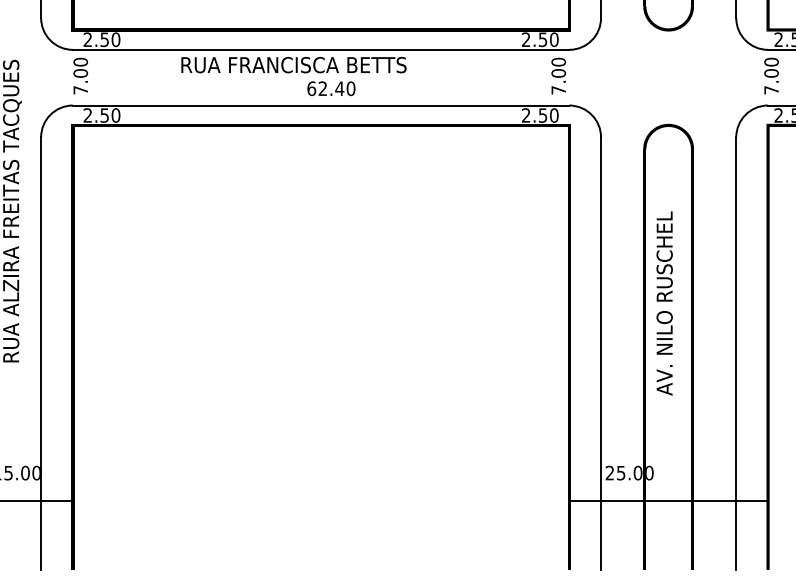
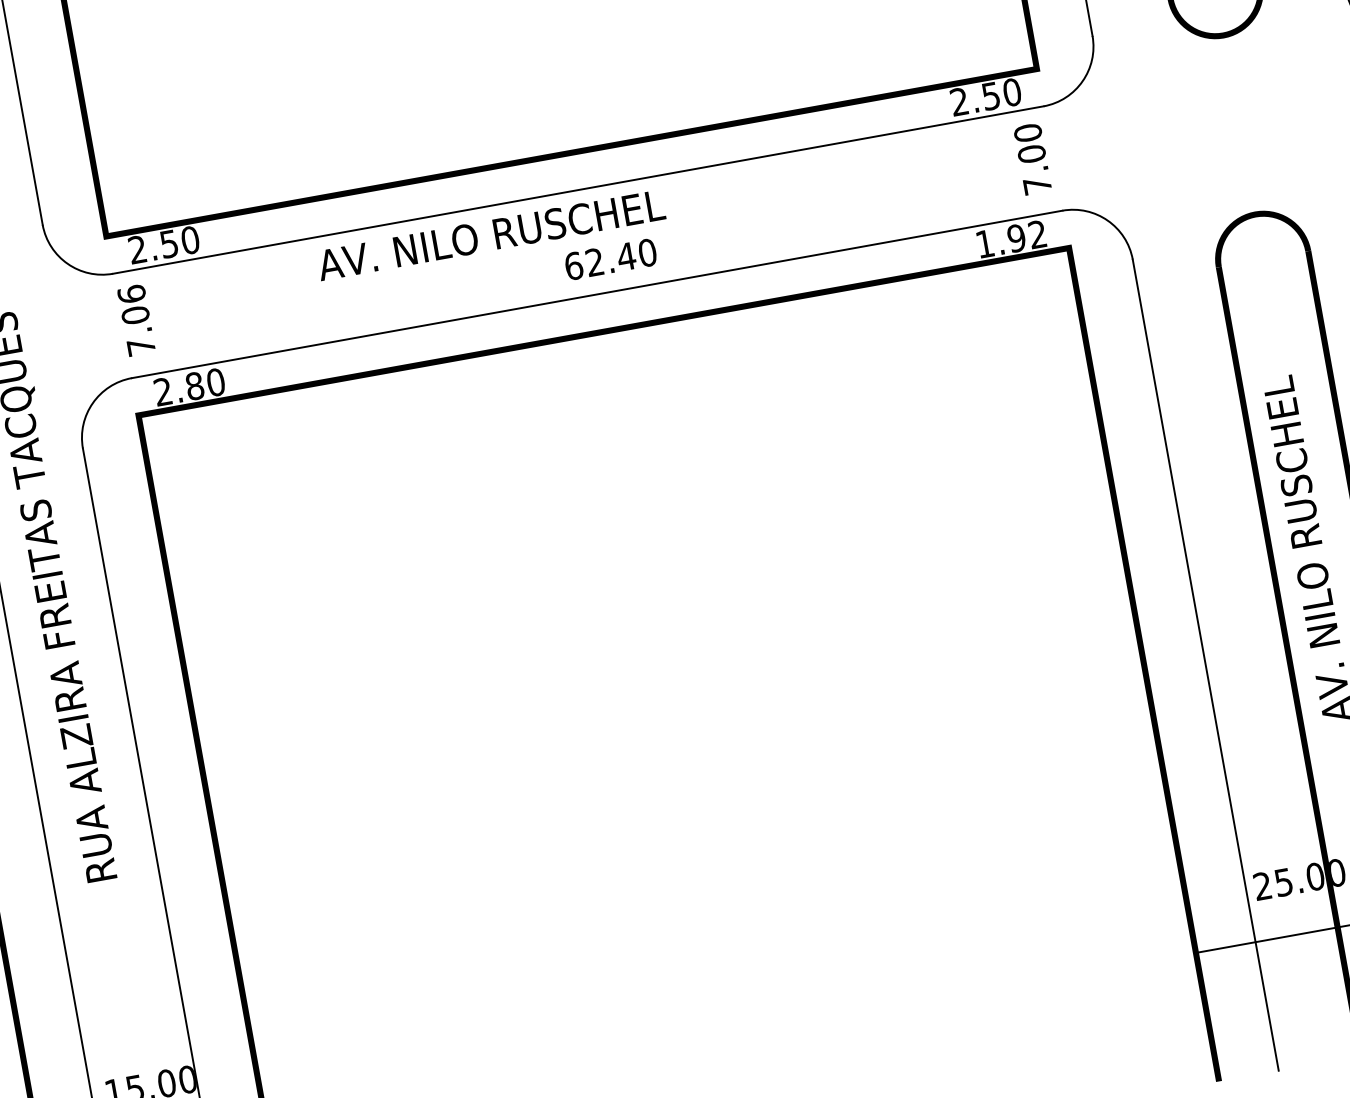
text: (80, 61) -> (131, 293), 7.00 -> 7.06
text: (292, 65) -> (530, 229), RUA FRANCISCA BETTS -> AV. NILO RUSCHEL
text: (104, 115) -> (194, 386), 2.50 -> 2.80
text: (540, 115) -> (1011, 239), 2.50 -> 1.92

